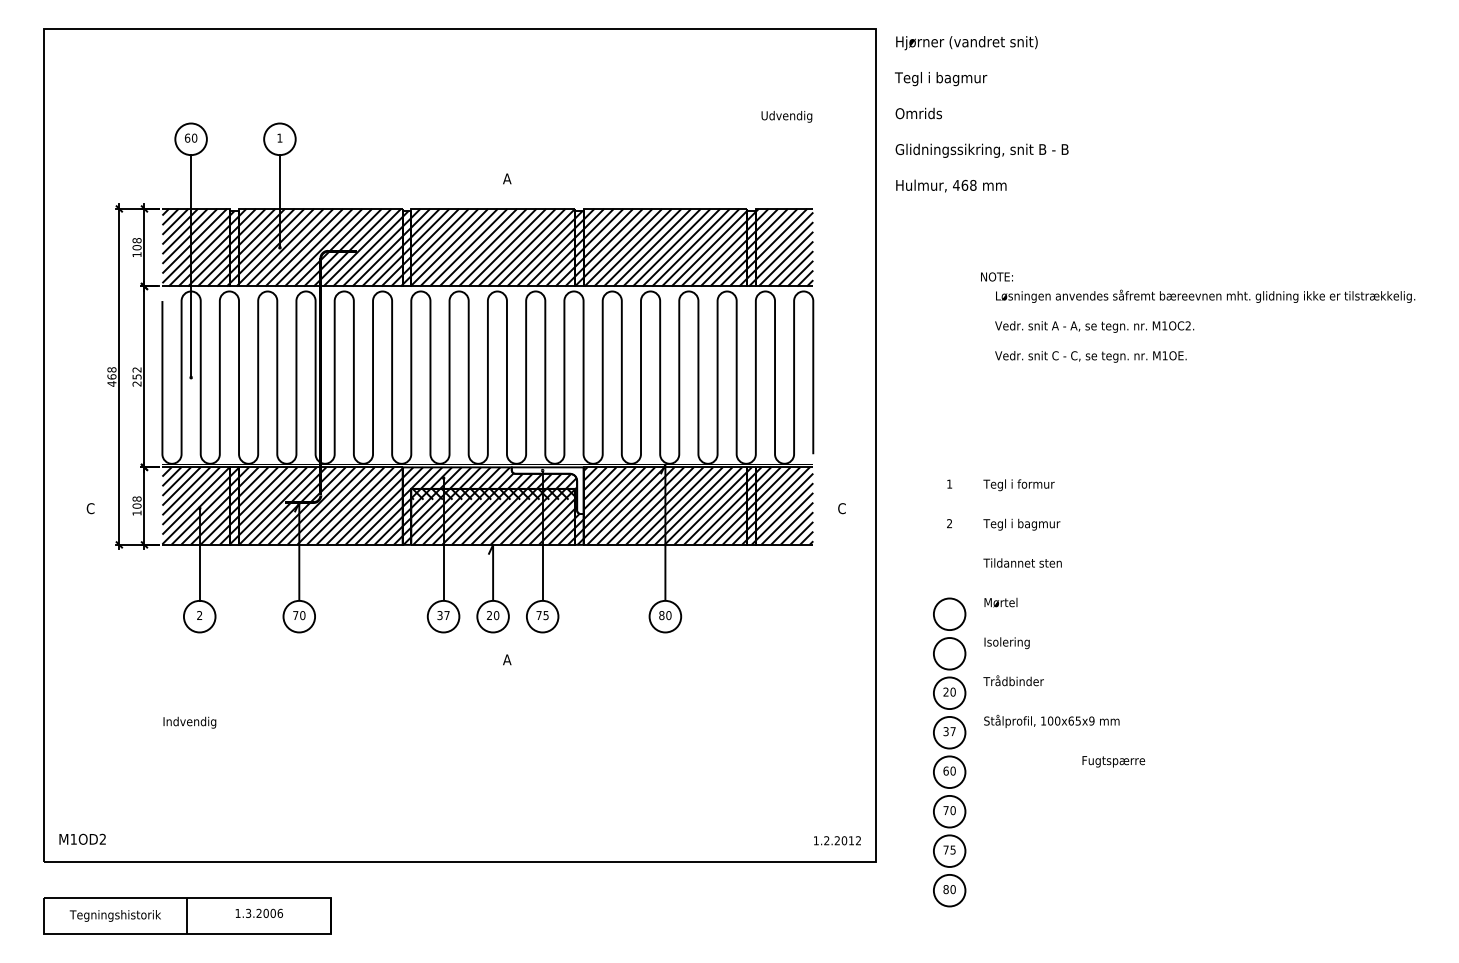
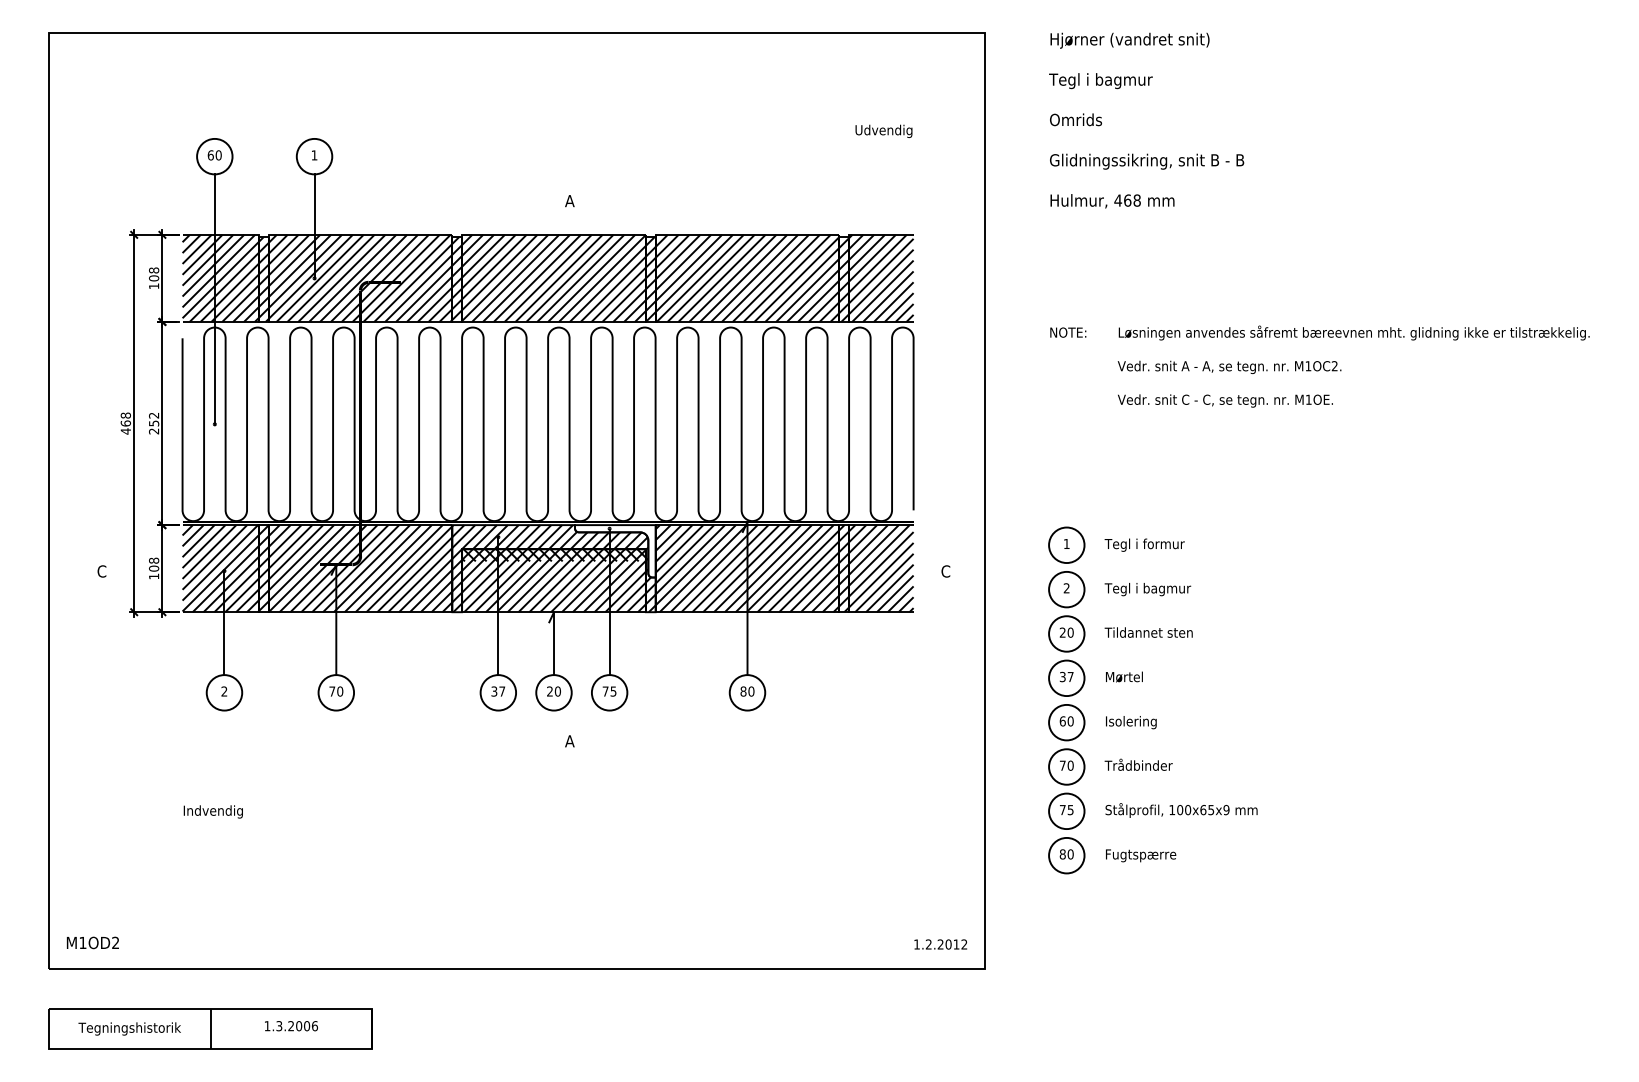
text: (981, 114) -> (1146, 120), moved
text: (996, 276) -> (1067, 332), moved
part: (949, 752) -> (1066, 700), moved
text: (1113, 761) -> (1140, 855), moved

